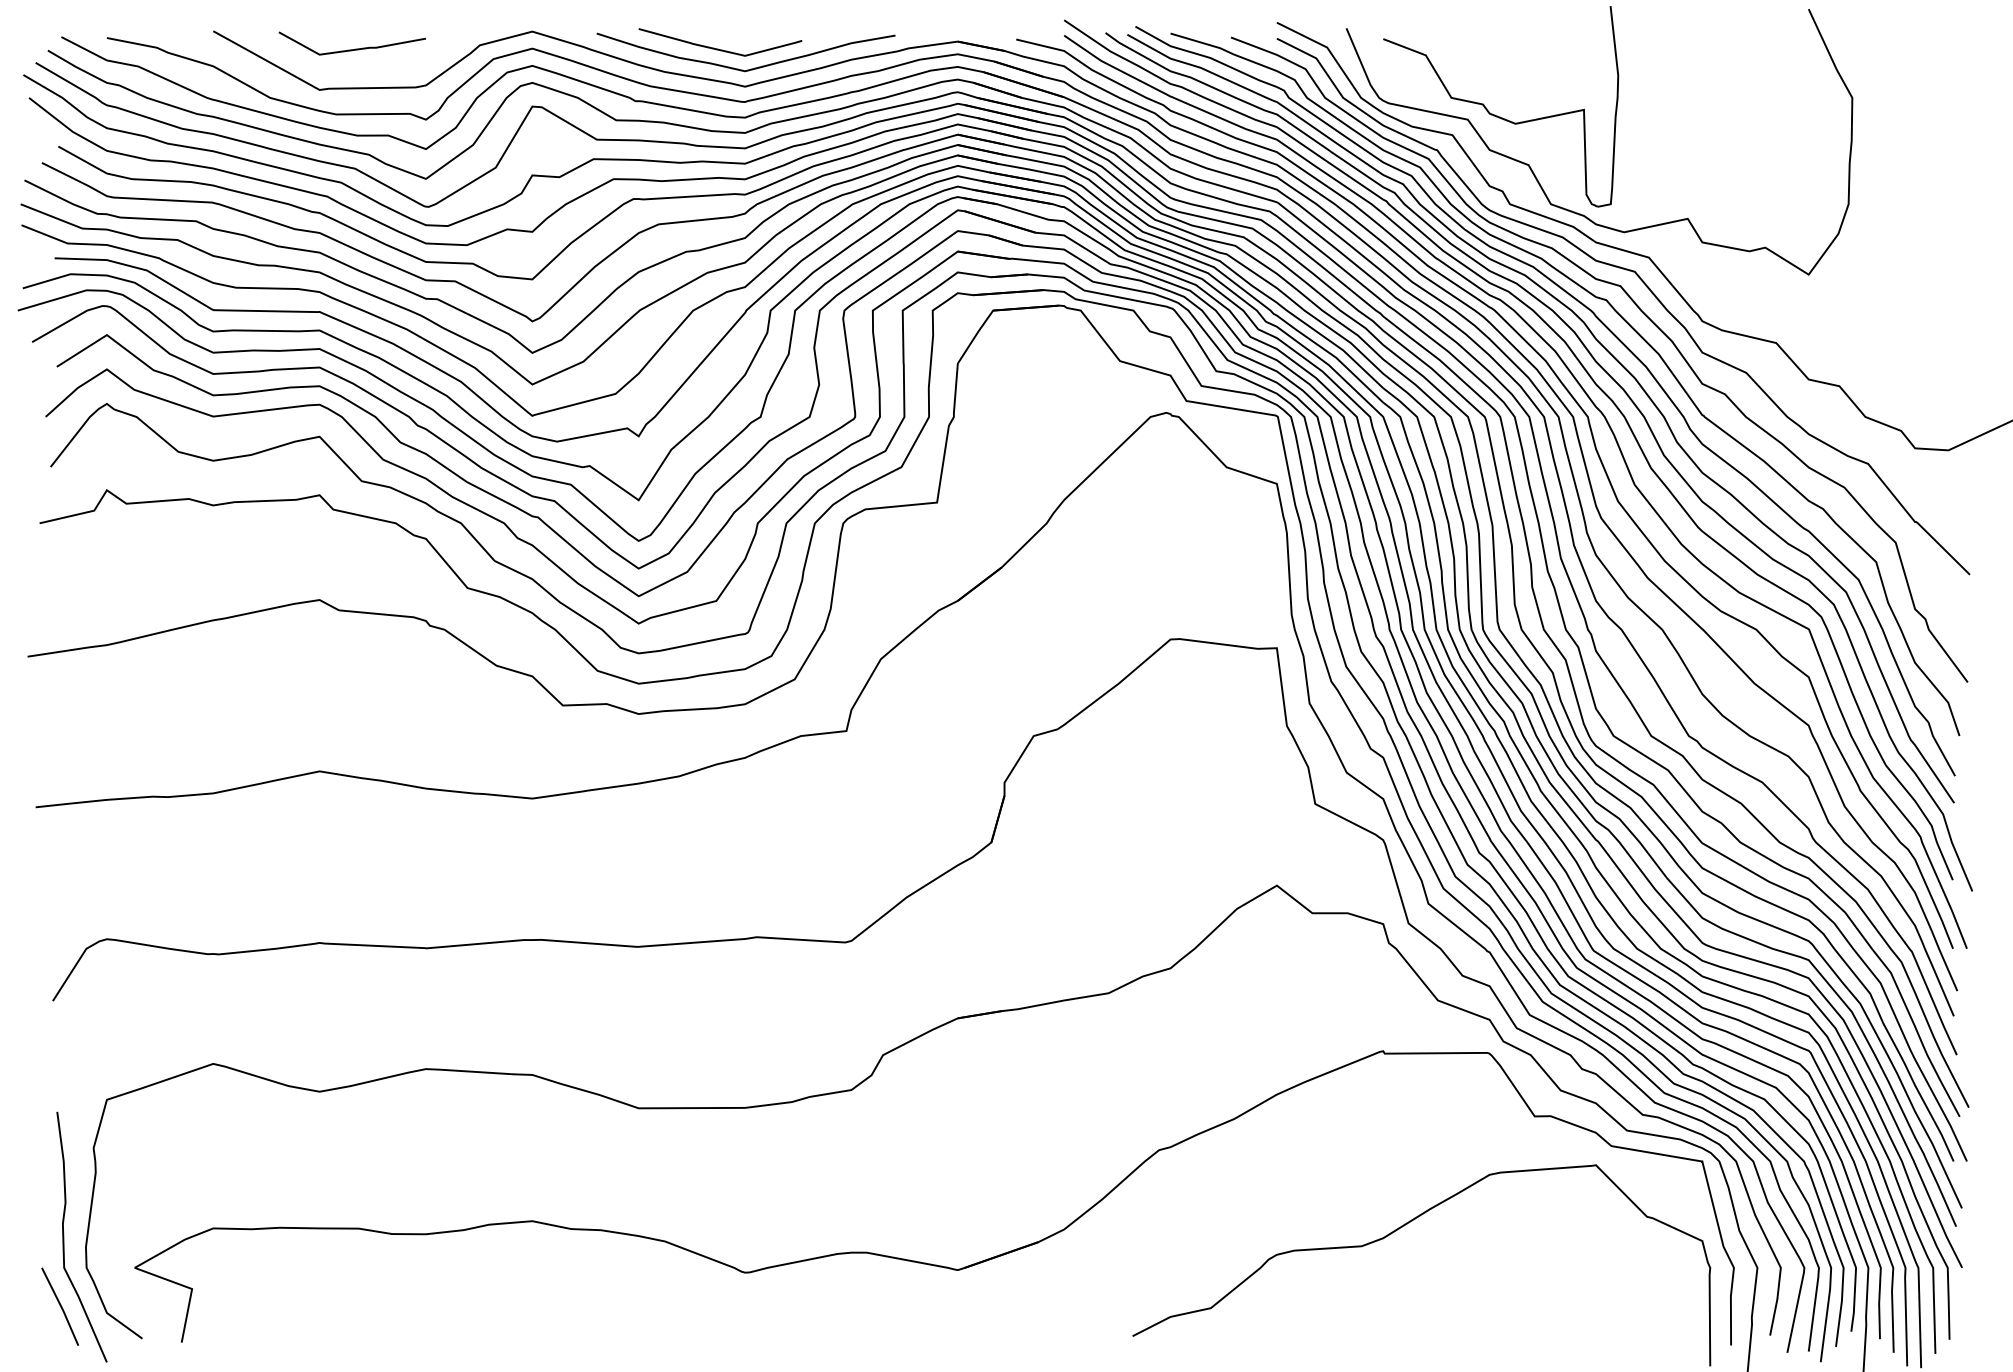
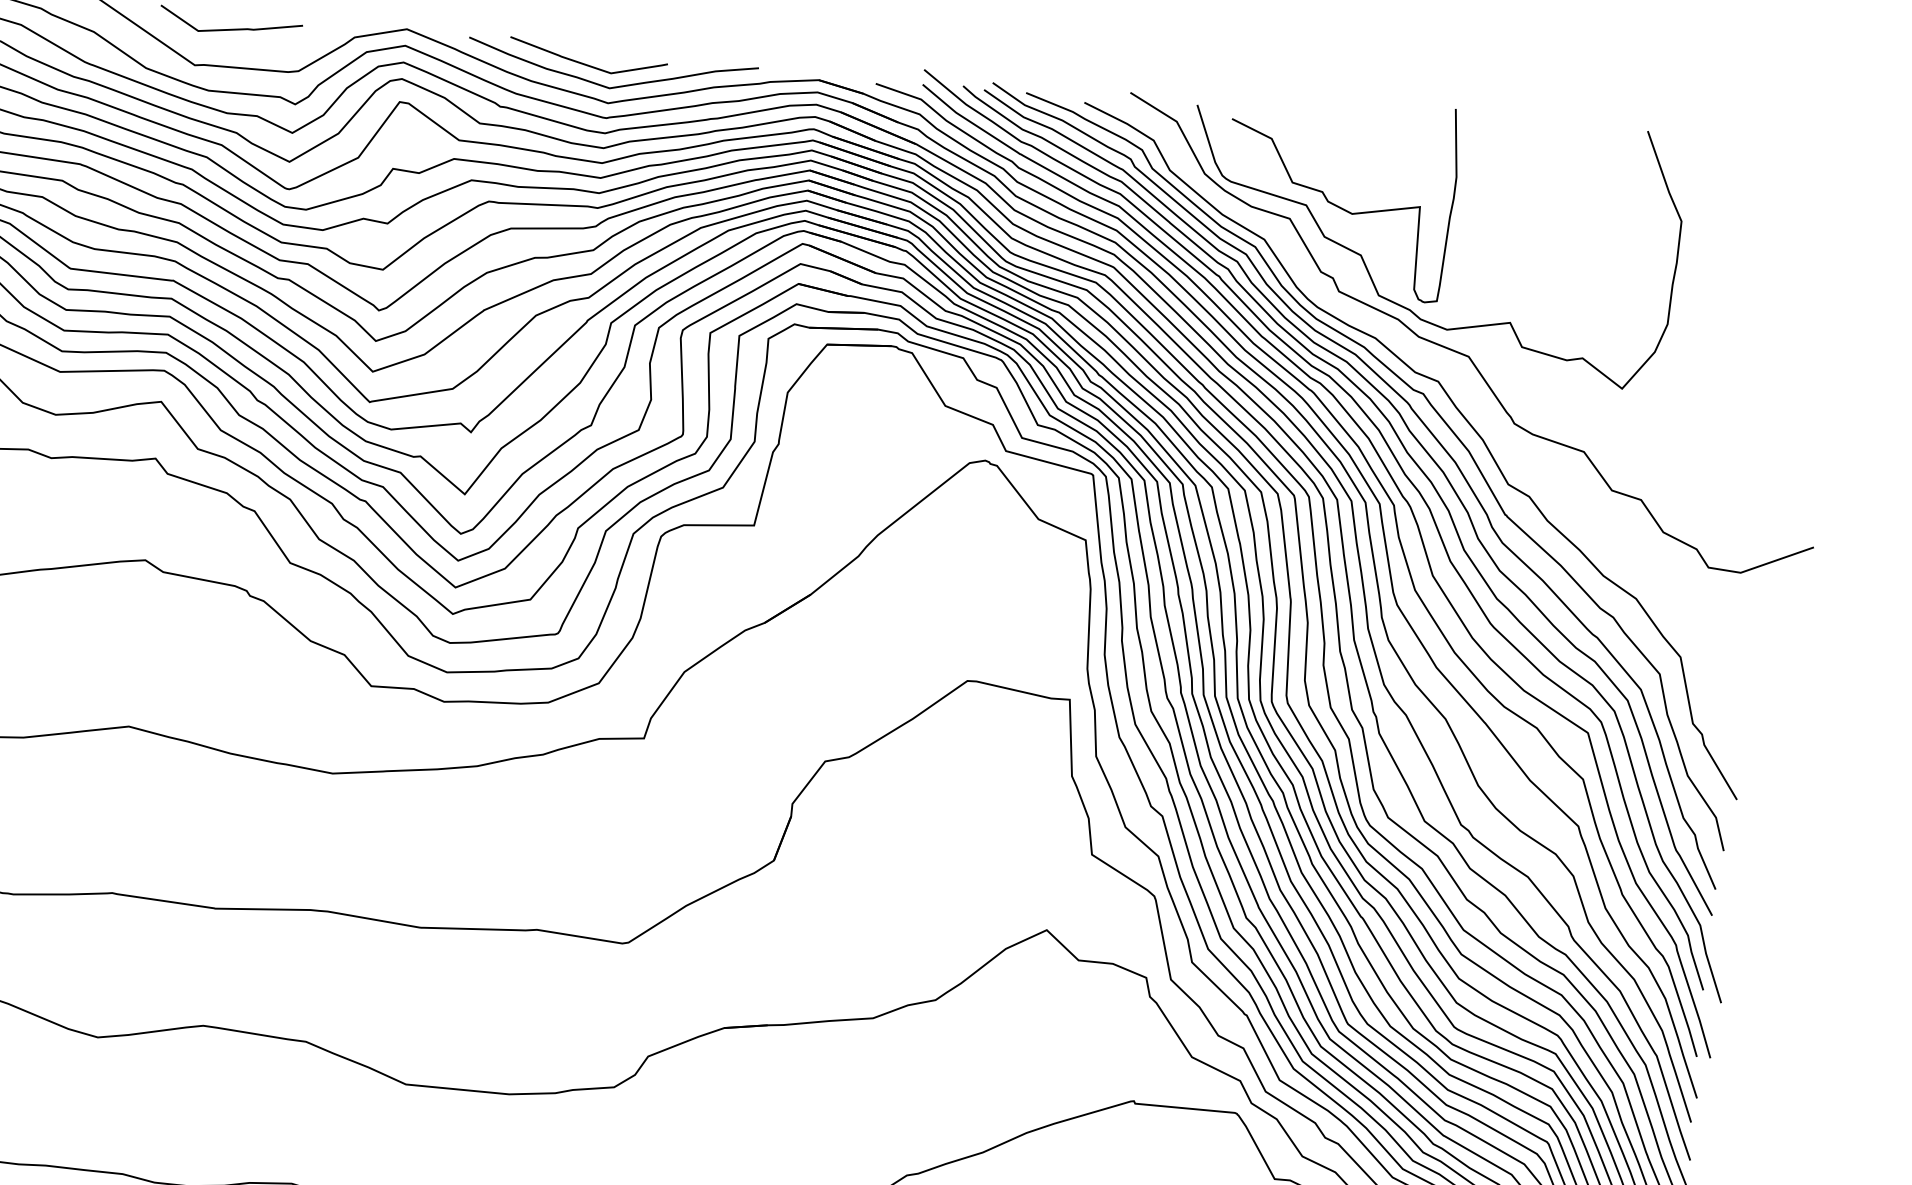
curve: (1645, 286) -> (1462, 384), removed

